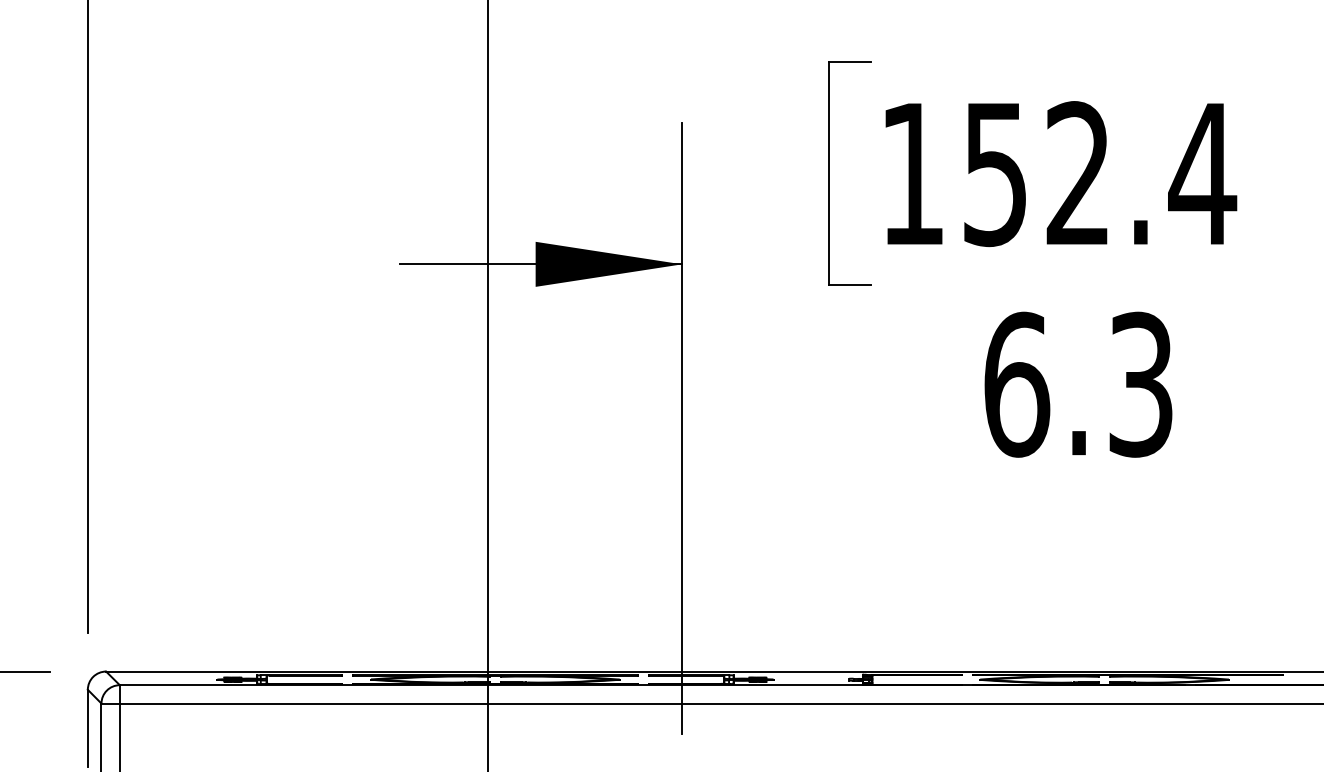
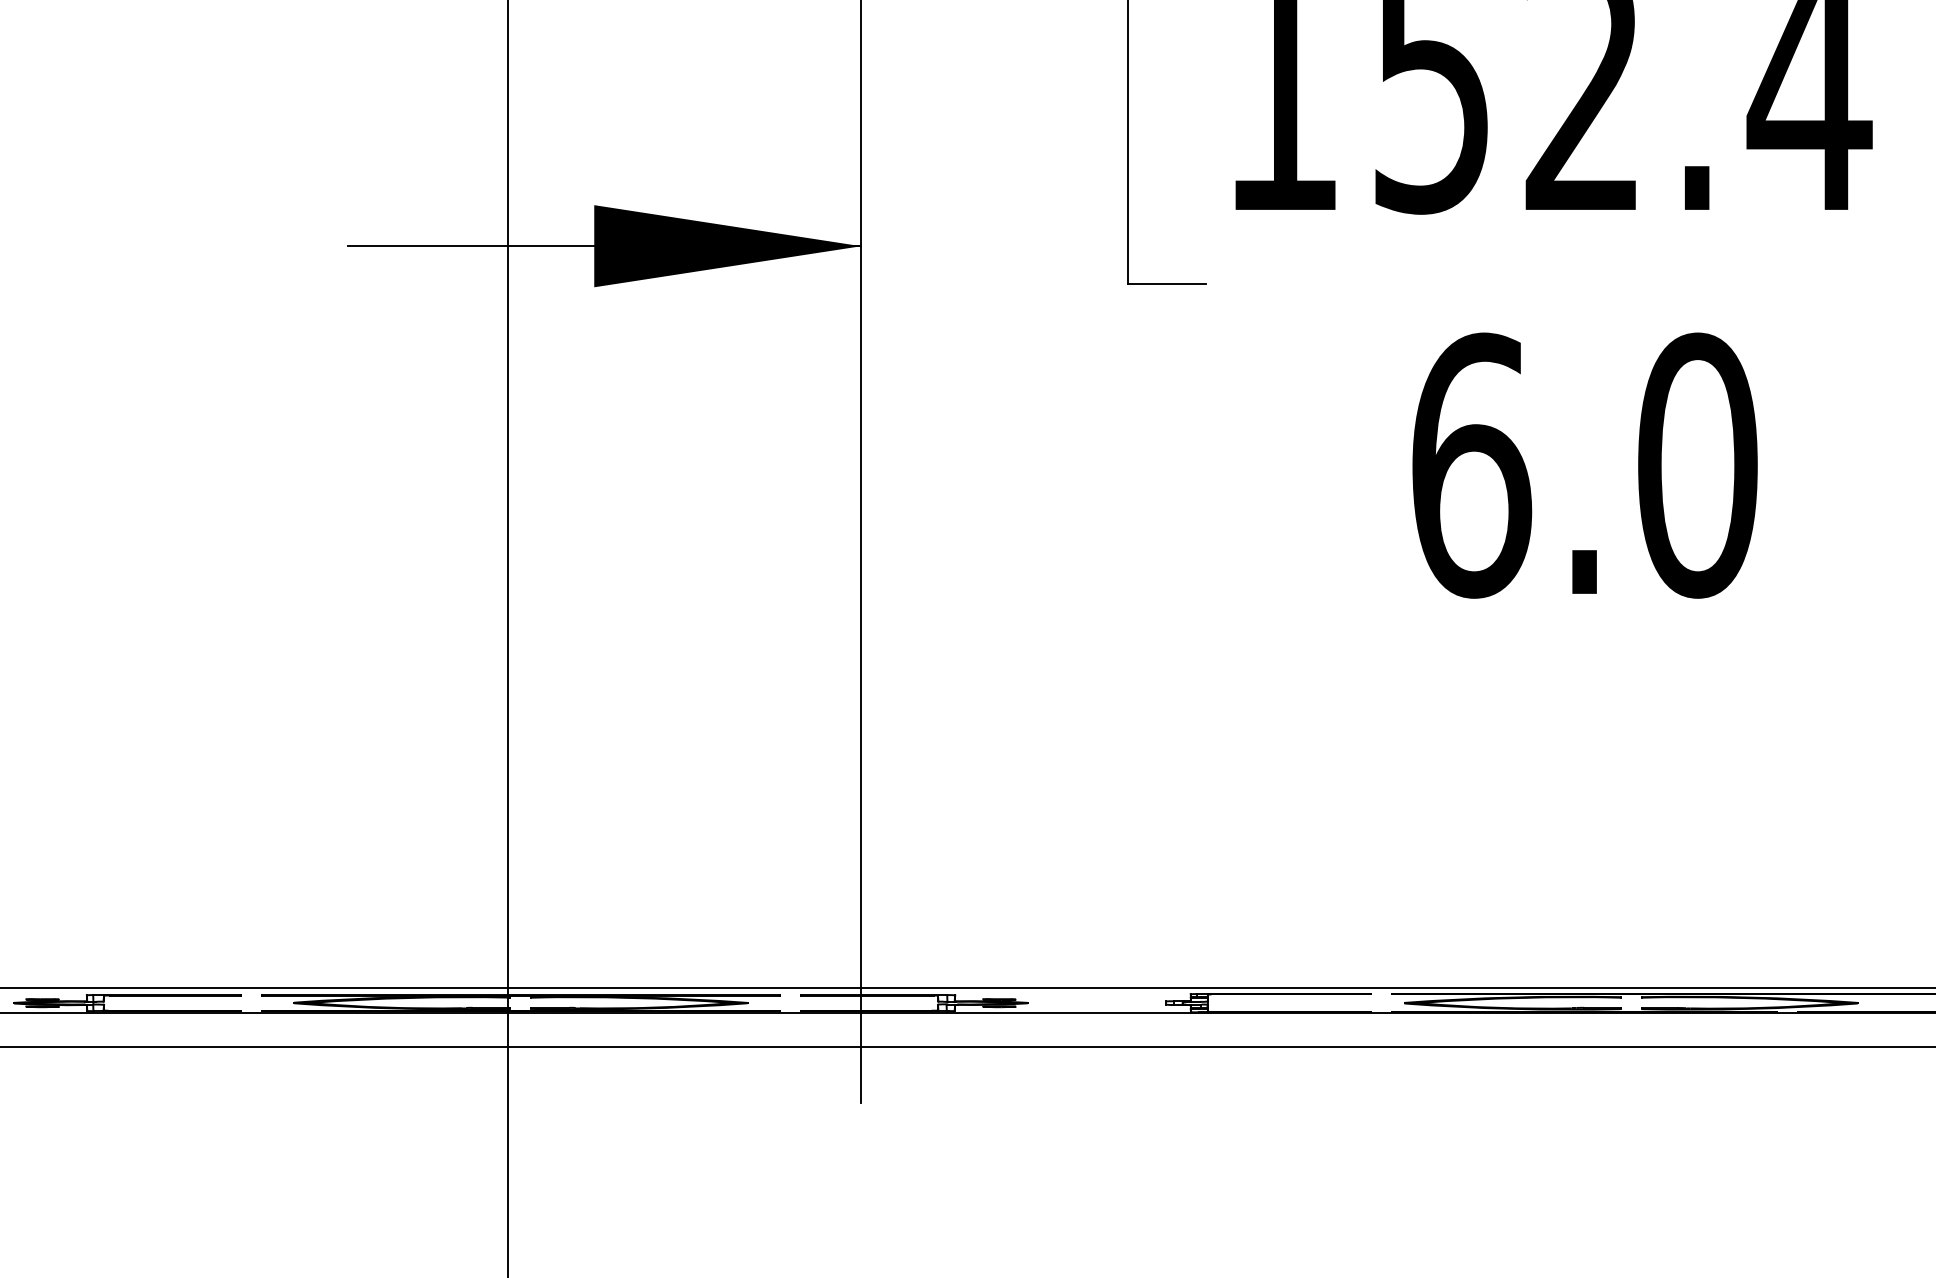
text: (1141, 384) -> (1698, 465), 6.3 -> 6.0

